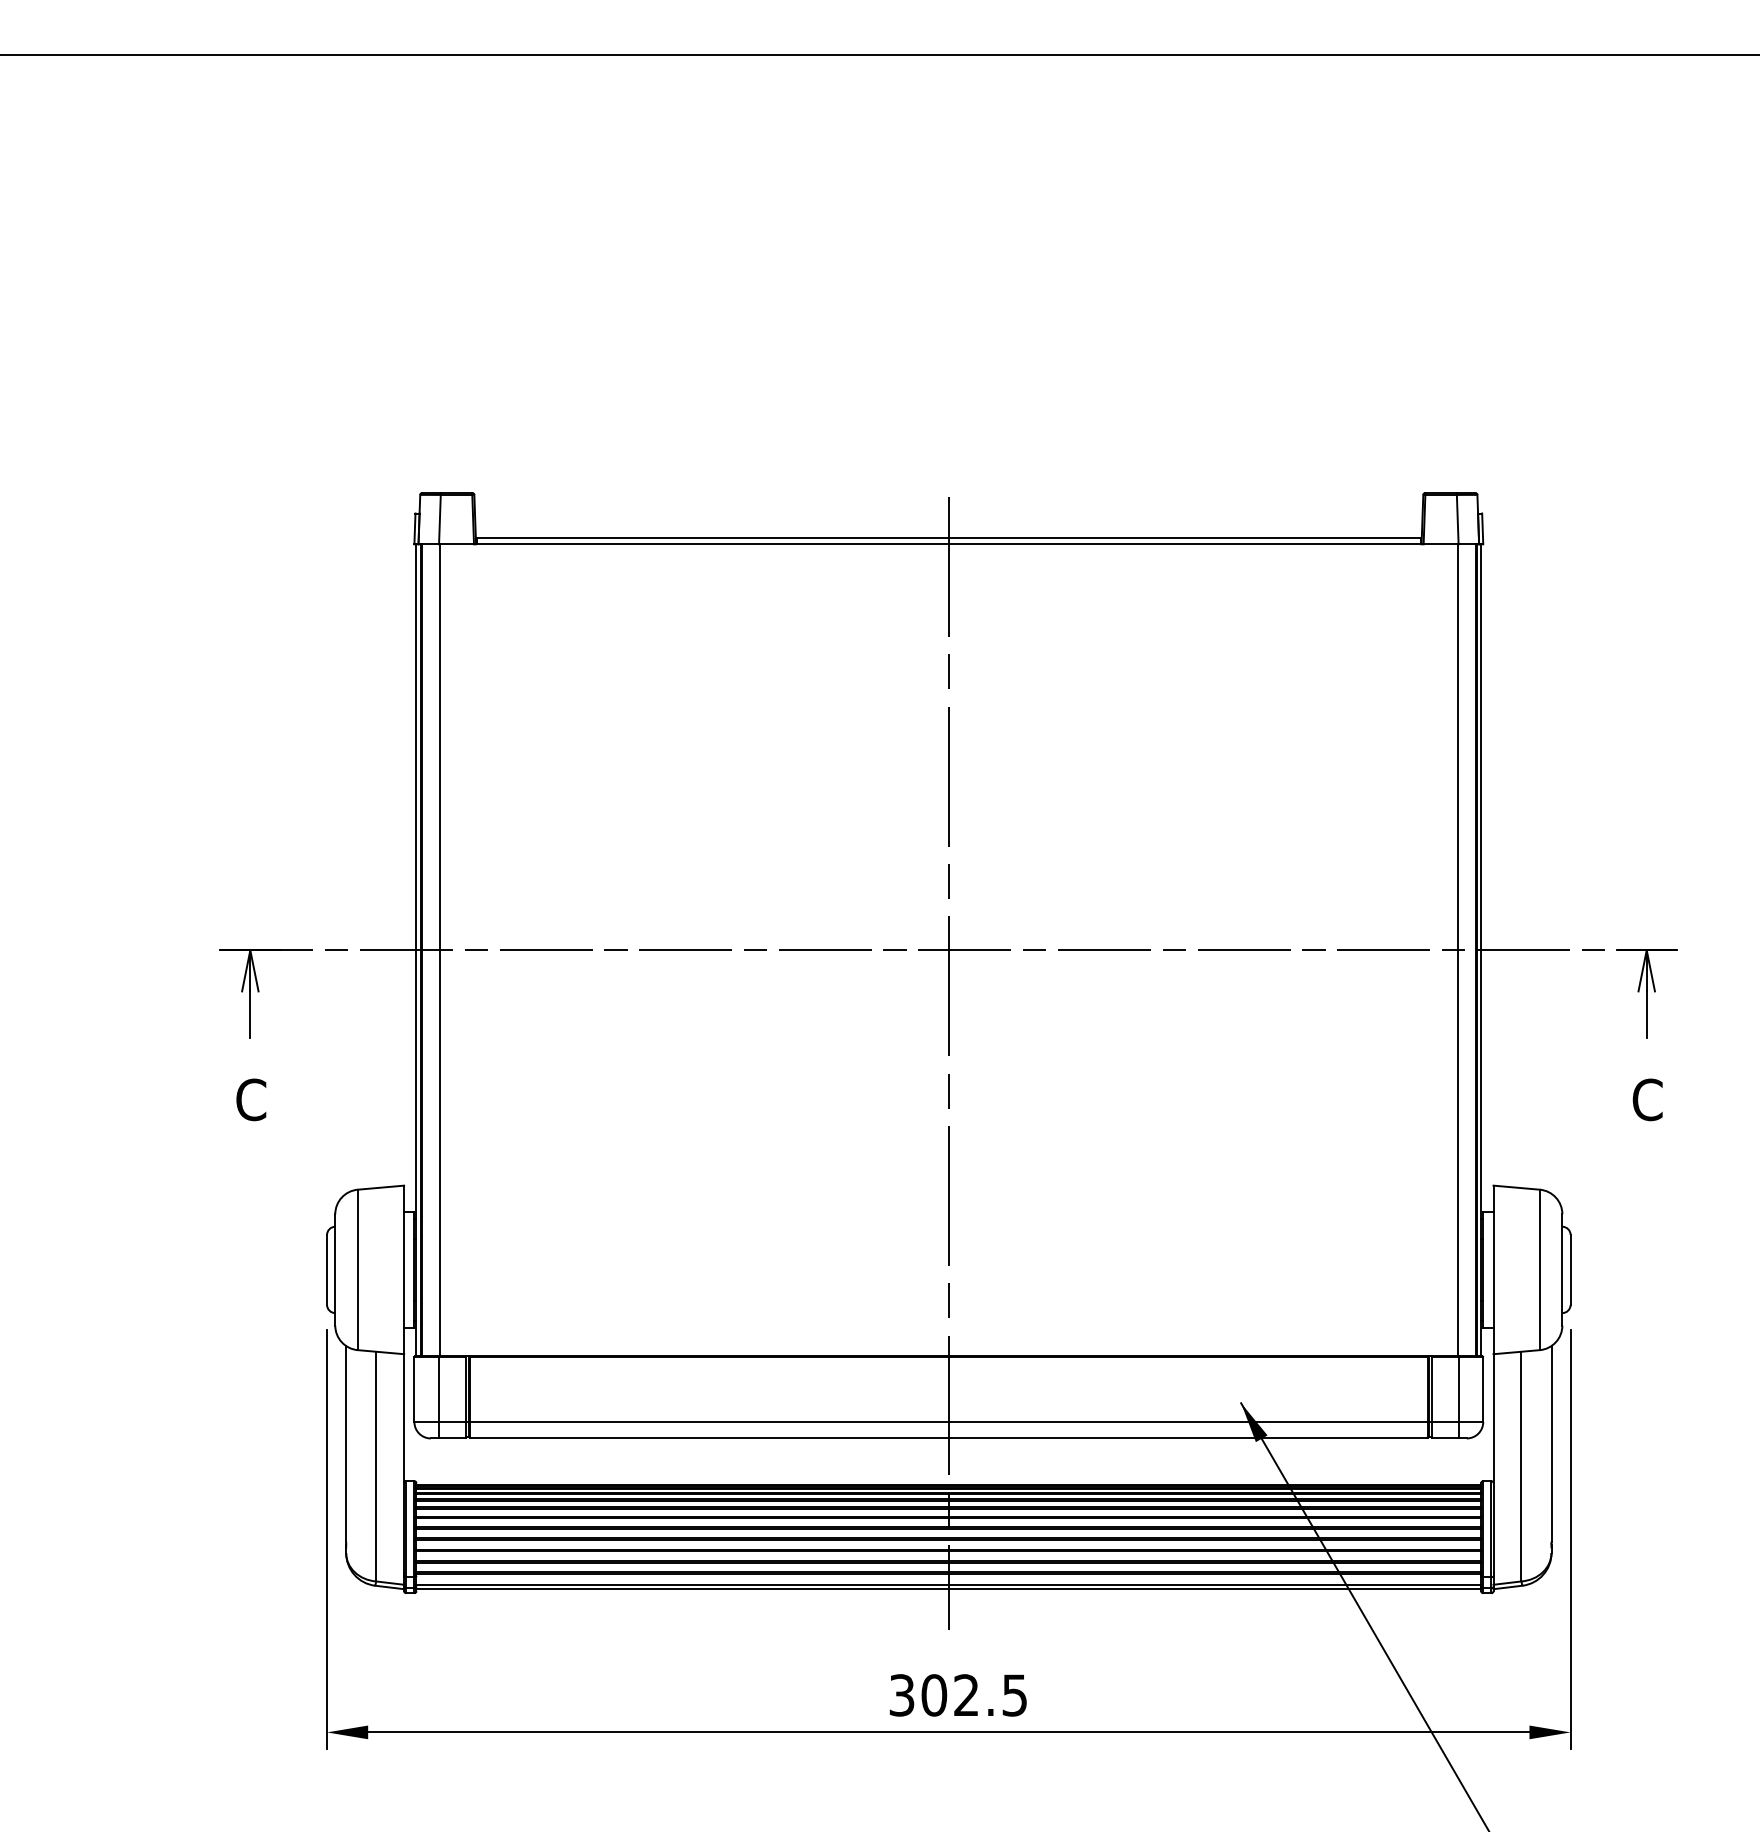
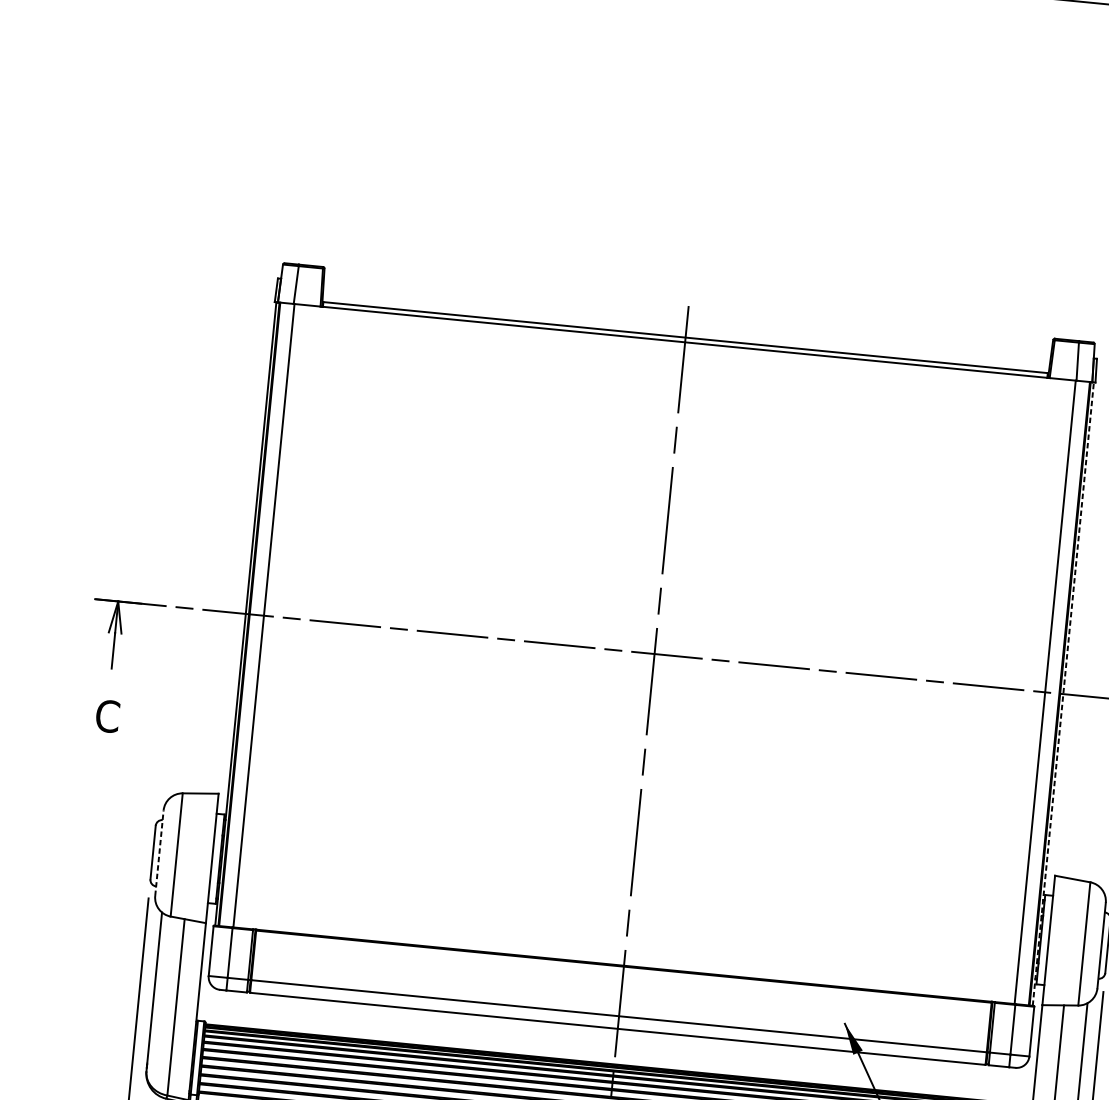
line: (1481, 950) -> (1063, 694), solid -> dashed
line: (335, 1269) -> (159, 852), solid -> dashed

